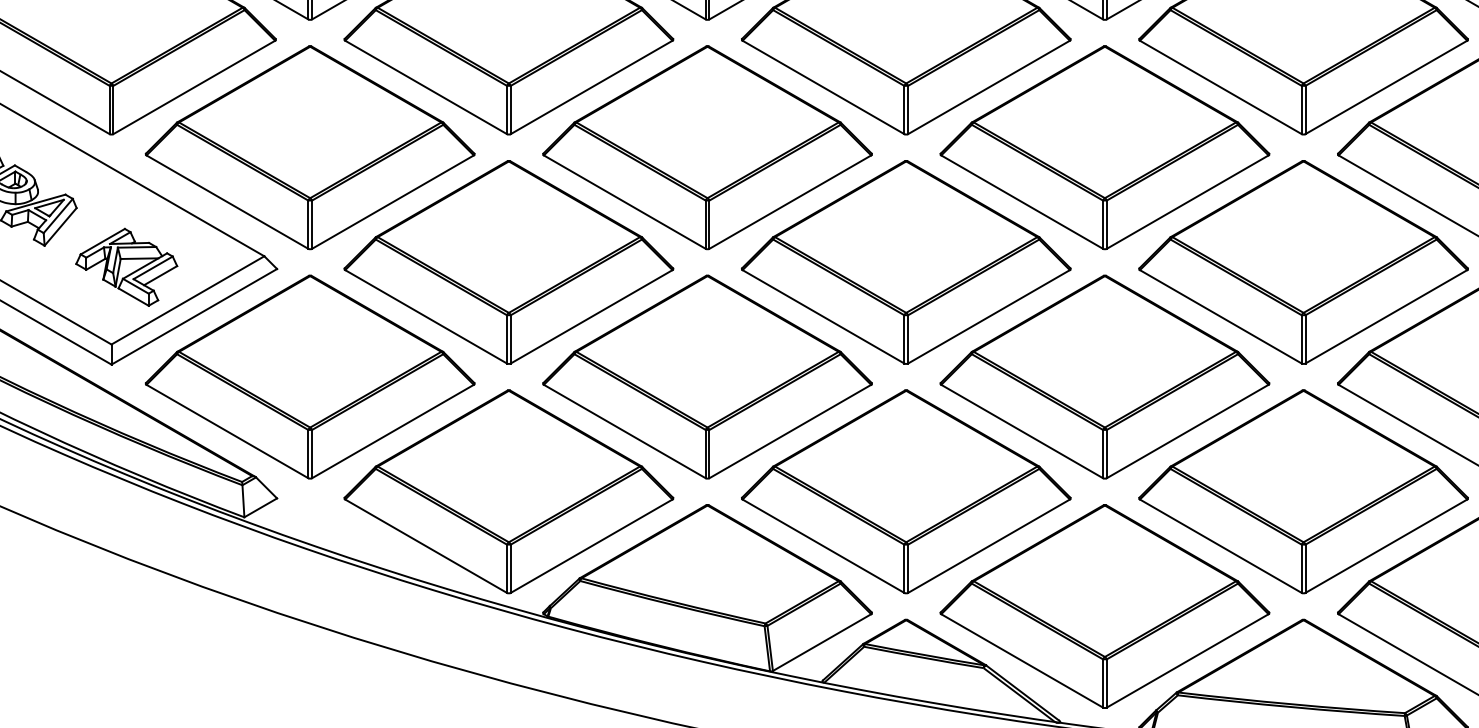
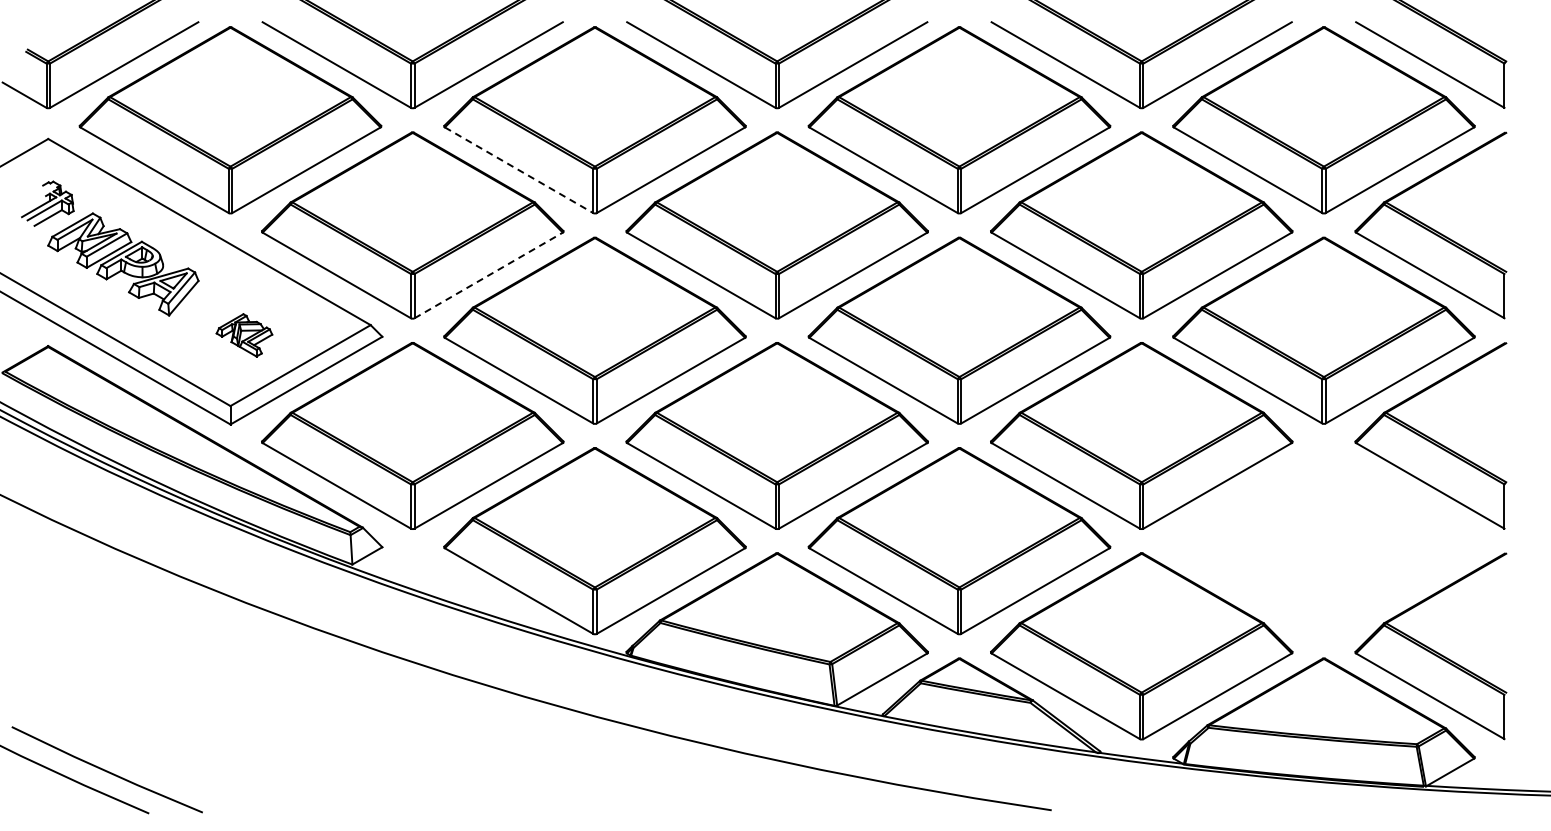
line: (426, 87) -> (519, 170), solid -> dashed
line: (392, 202) -> (488, 275), solid -> dashed
part: (126, 267) -> (244, 335), size x0.6
part: (1303, 492) -> (1323, 541), removed

